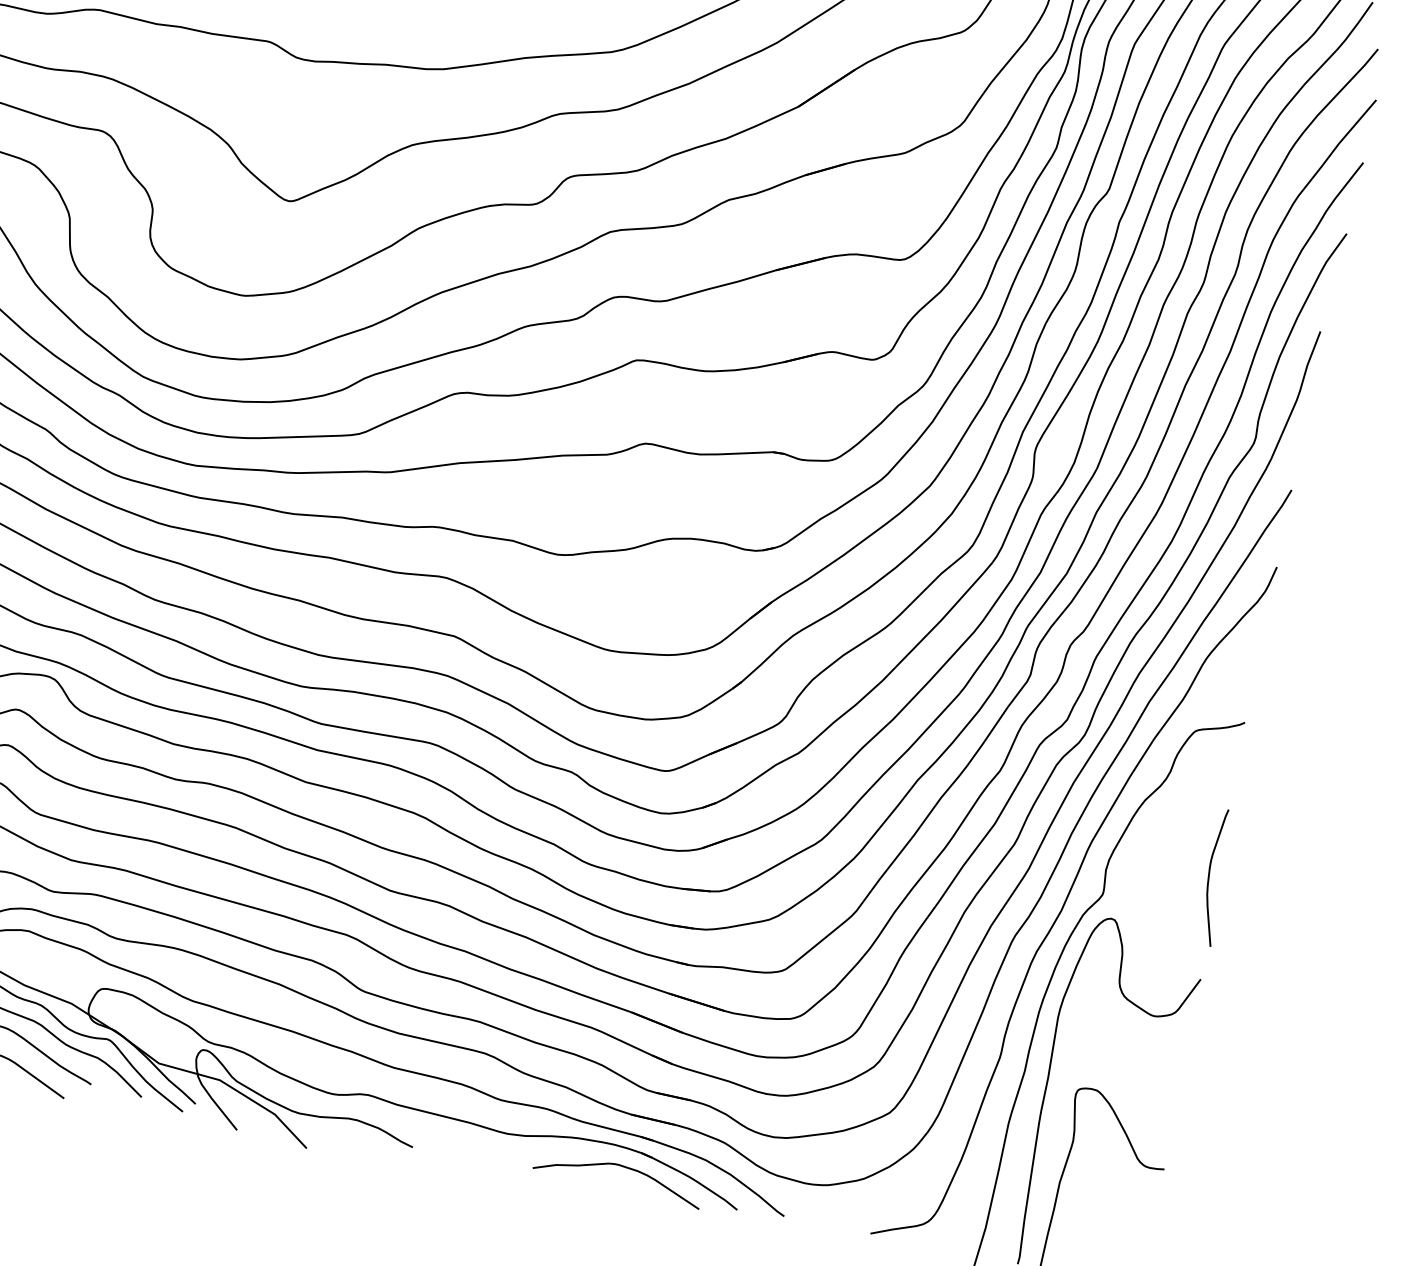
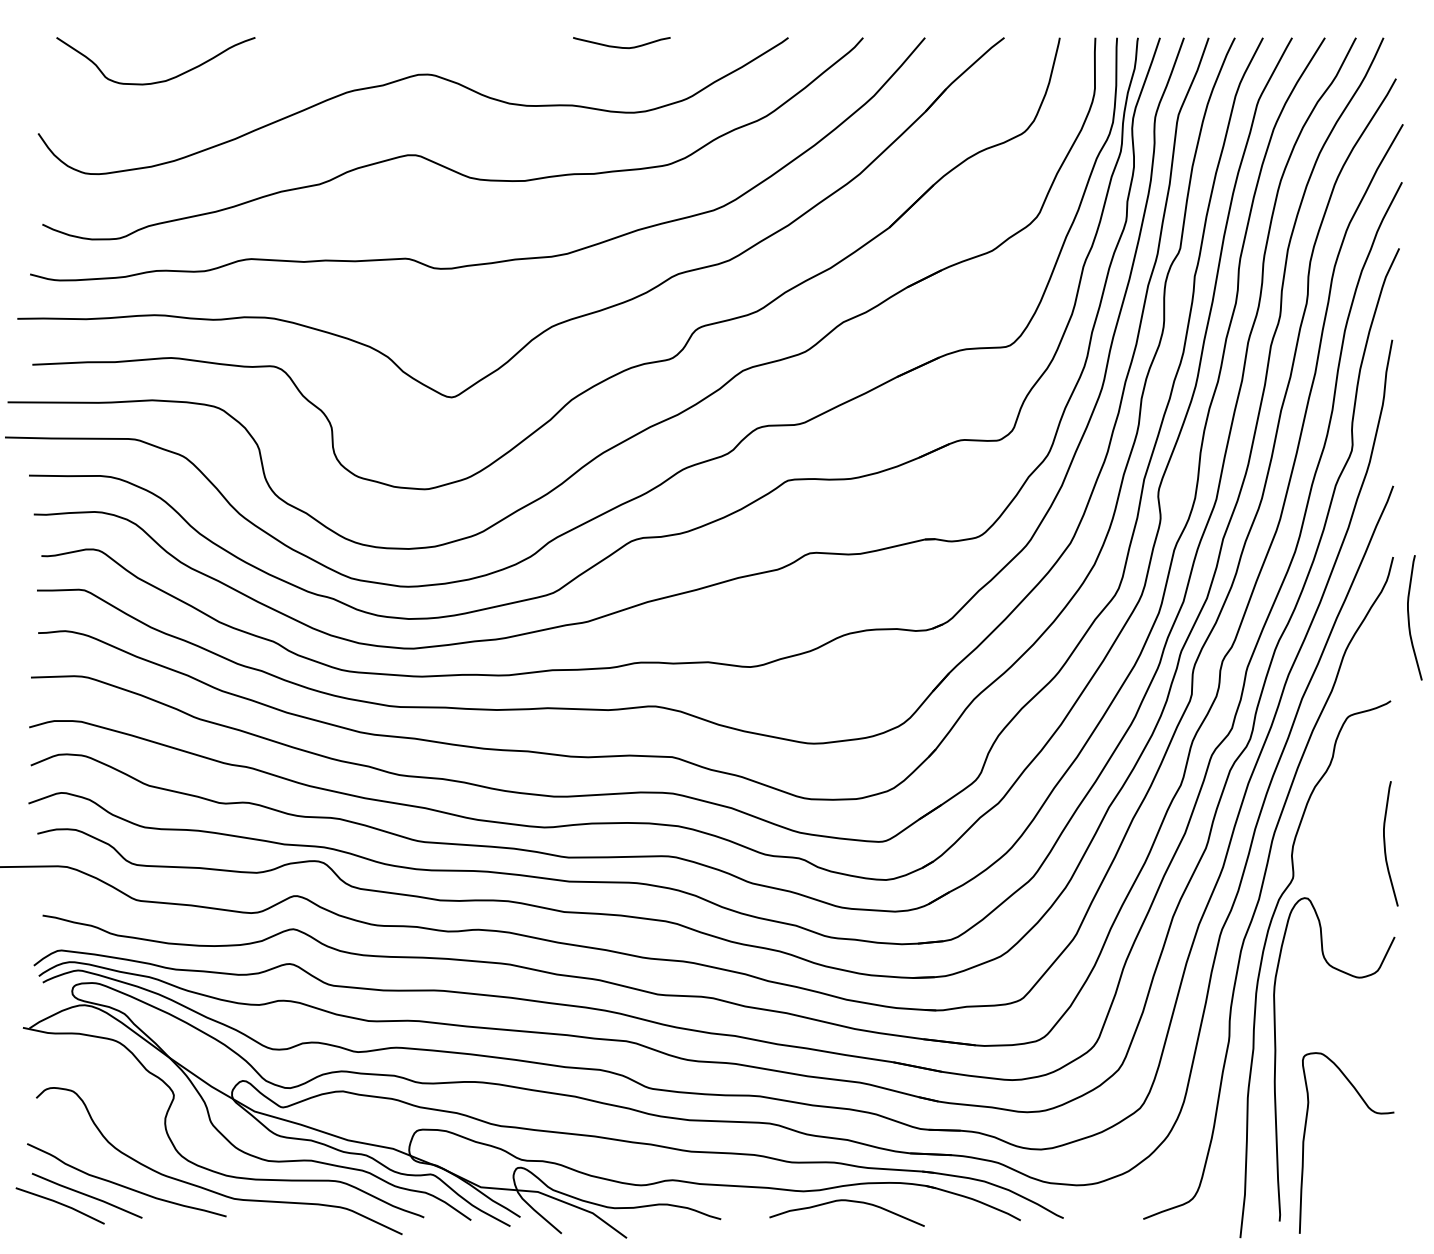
curve: (1282, 635) -> (1409, 617), added
curve: (619, 1166) -> (846, 1201), moved

